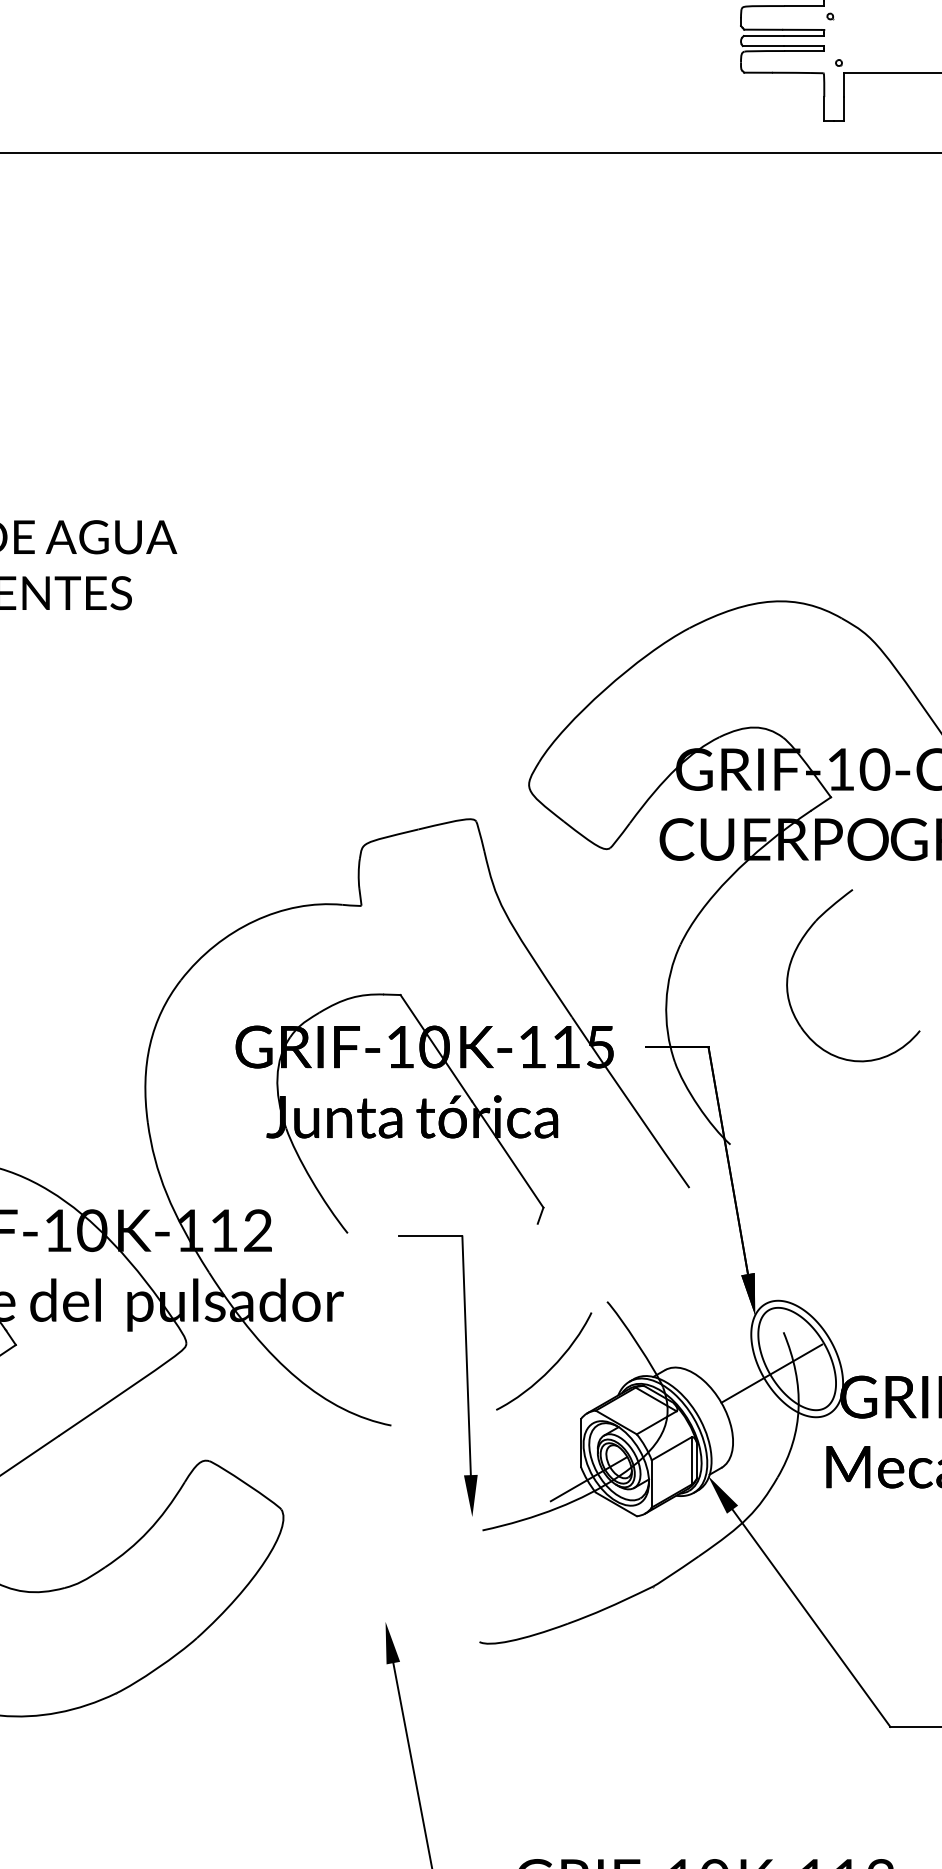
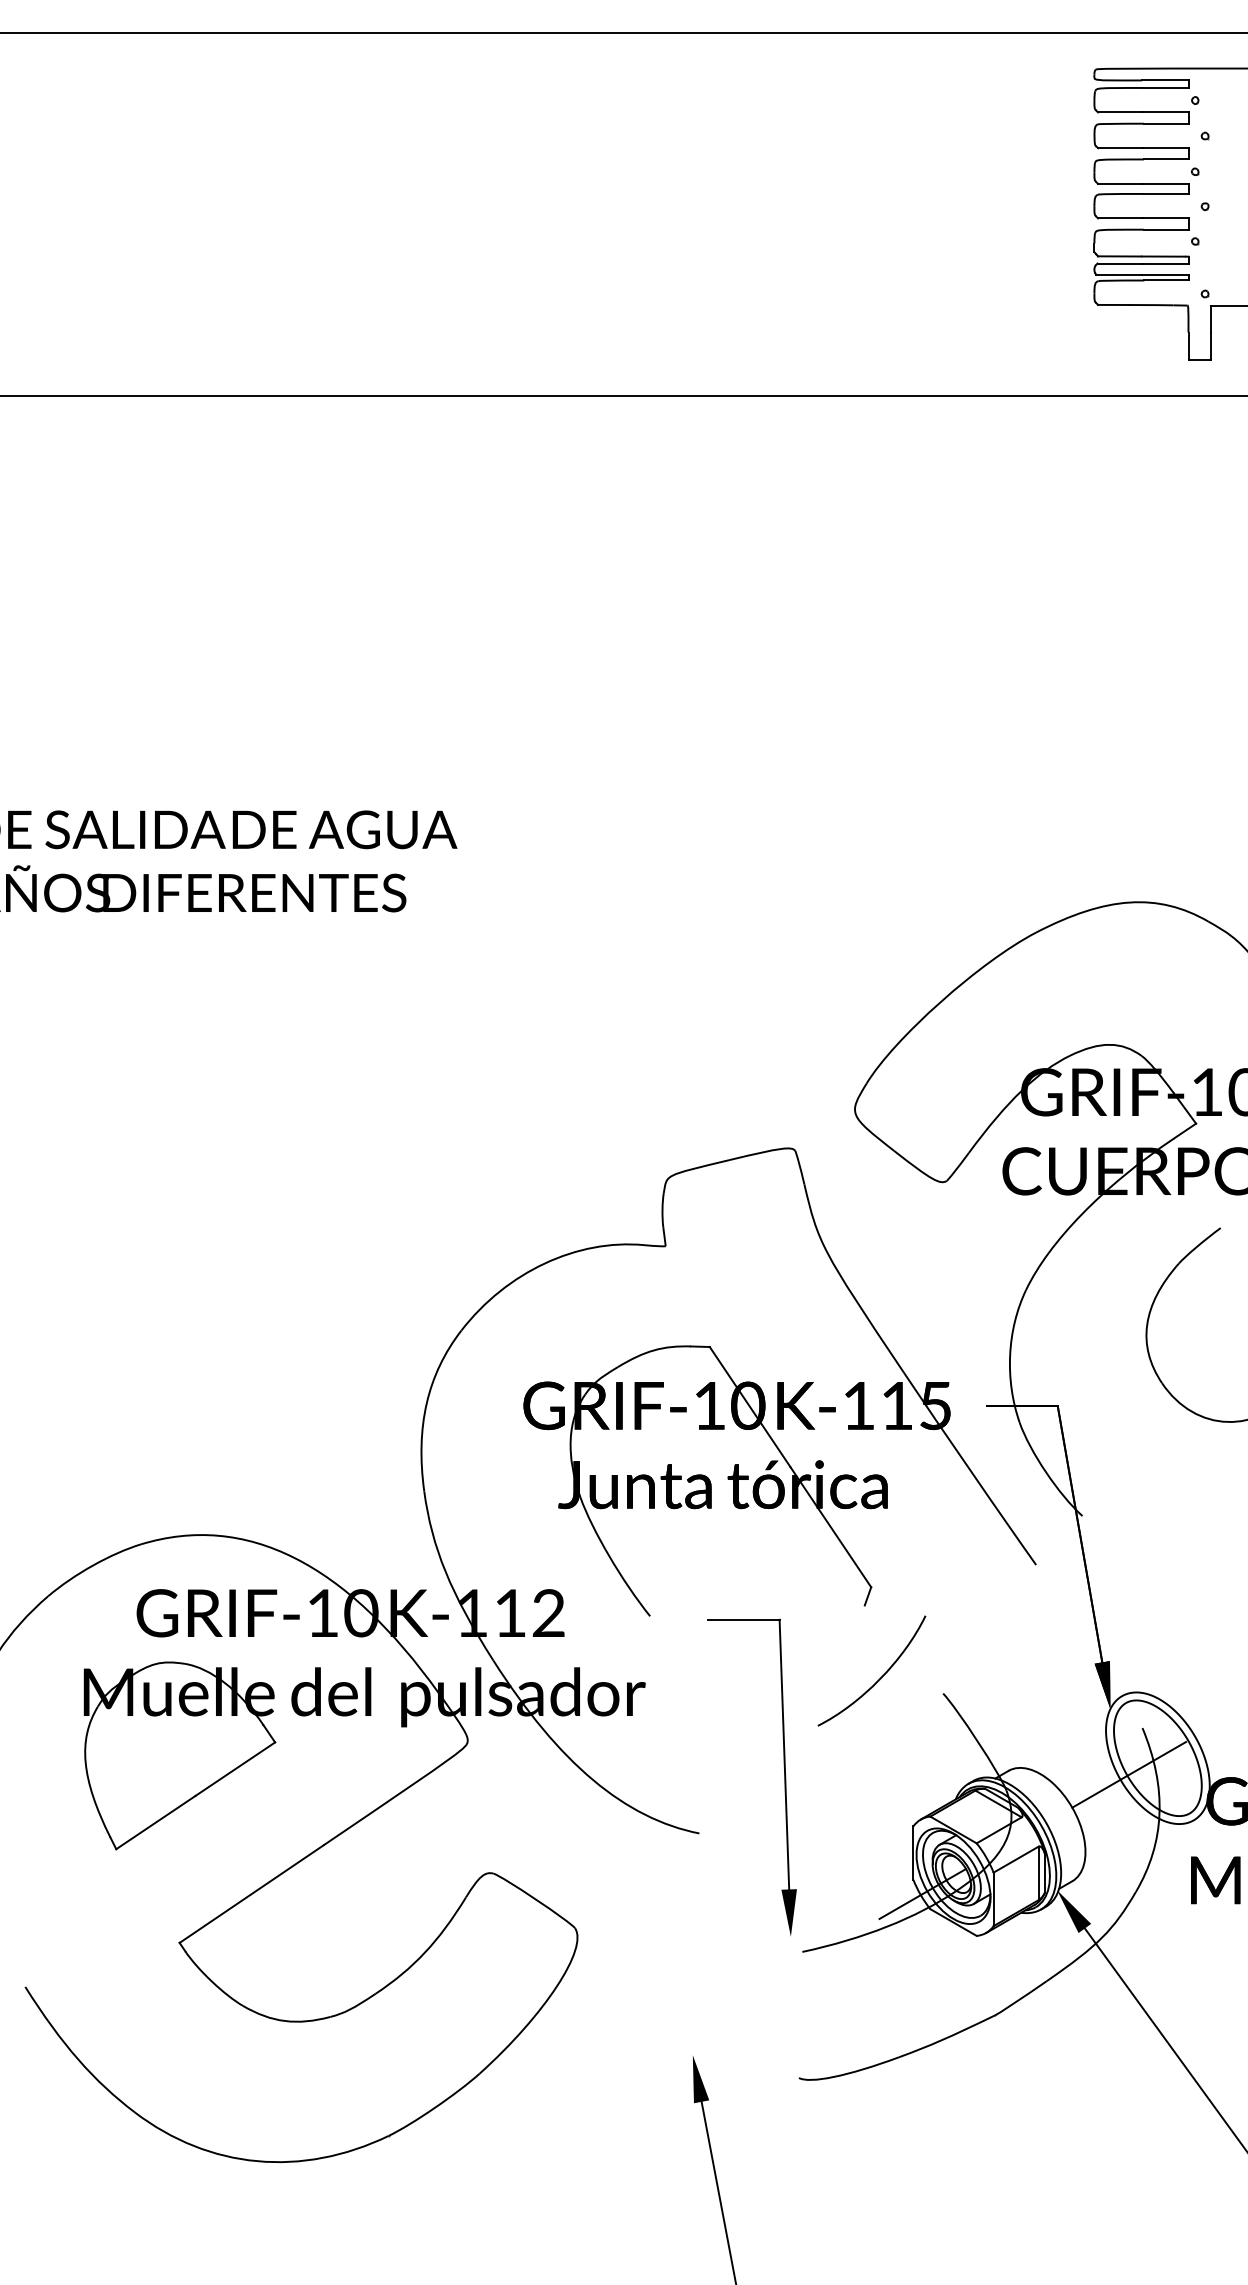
curve: (550, 1368) -> (879, 1678), moved

